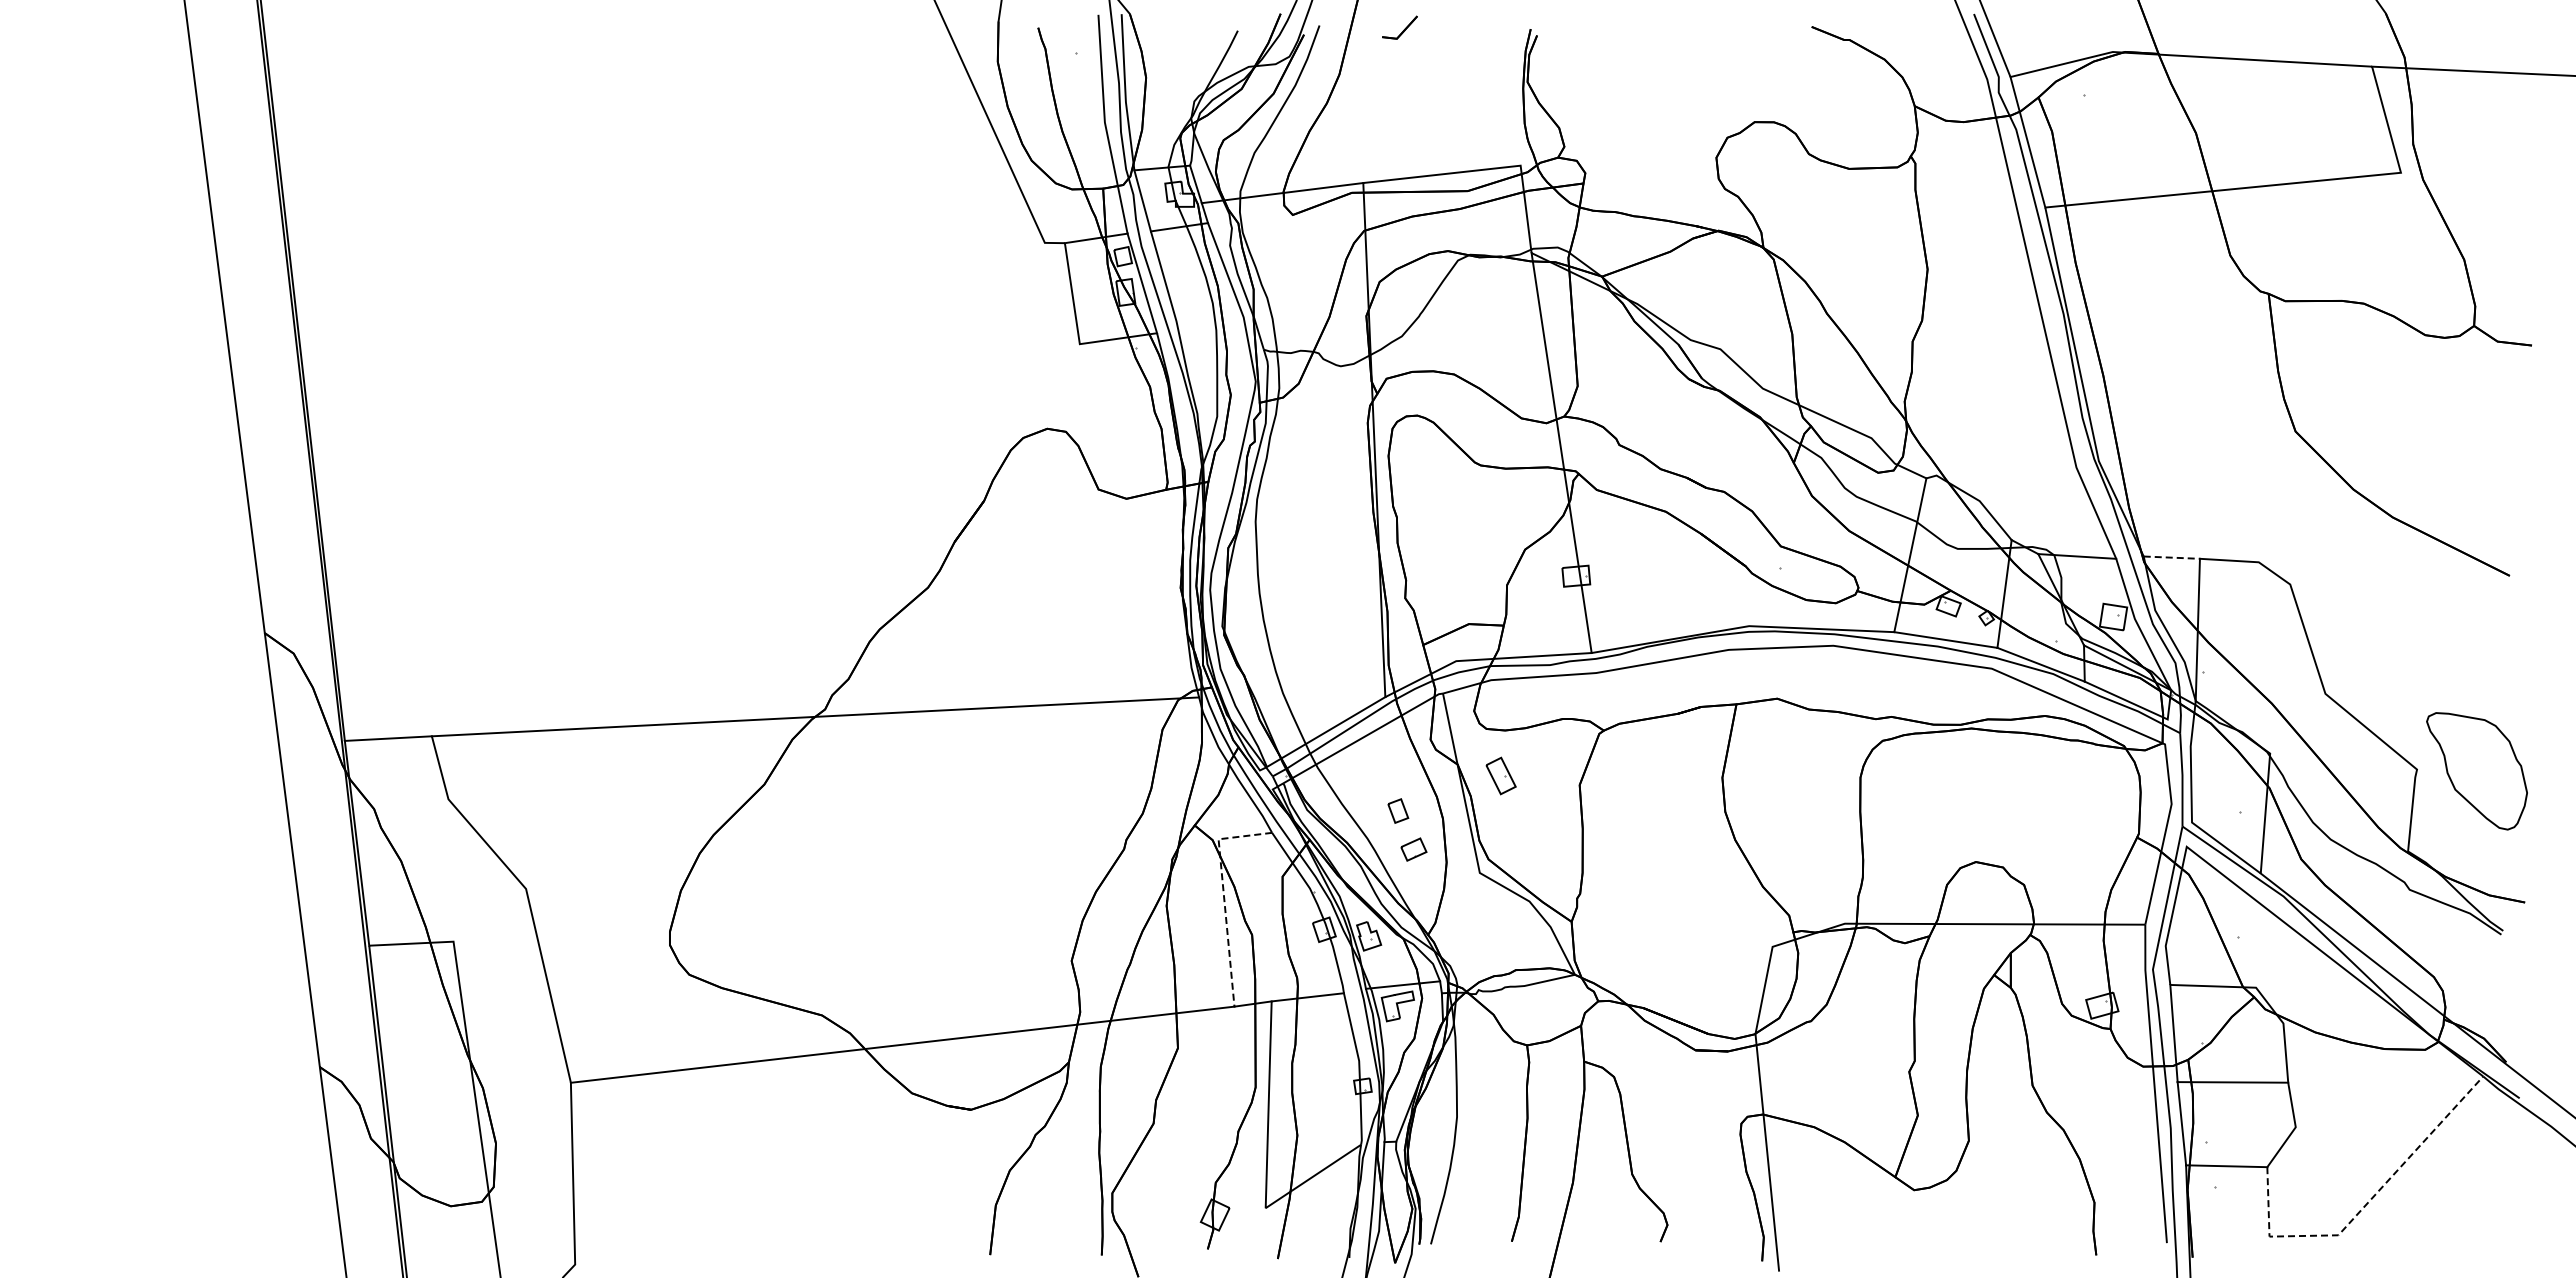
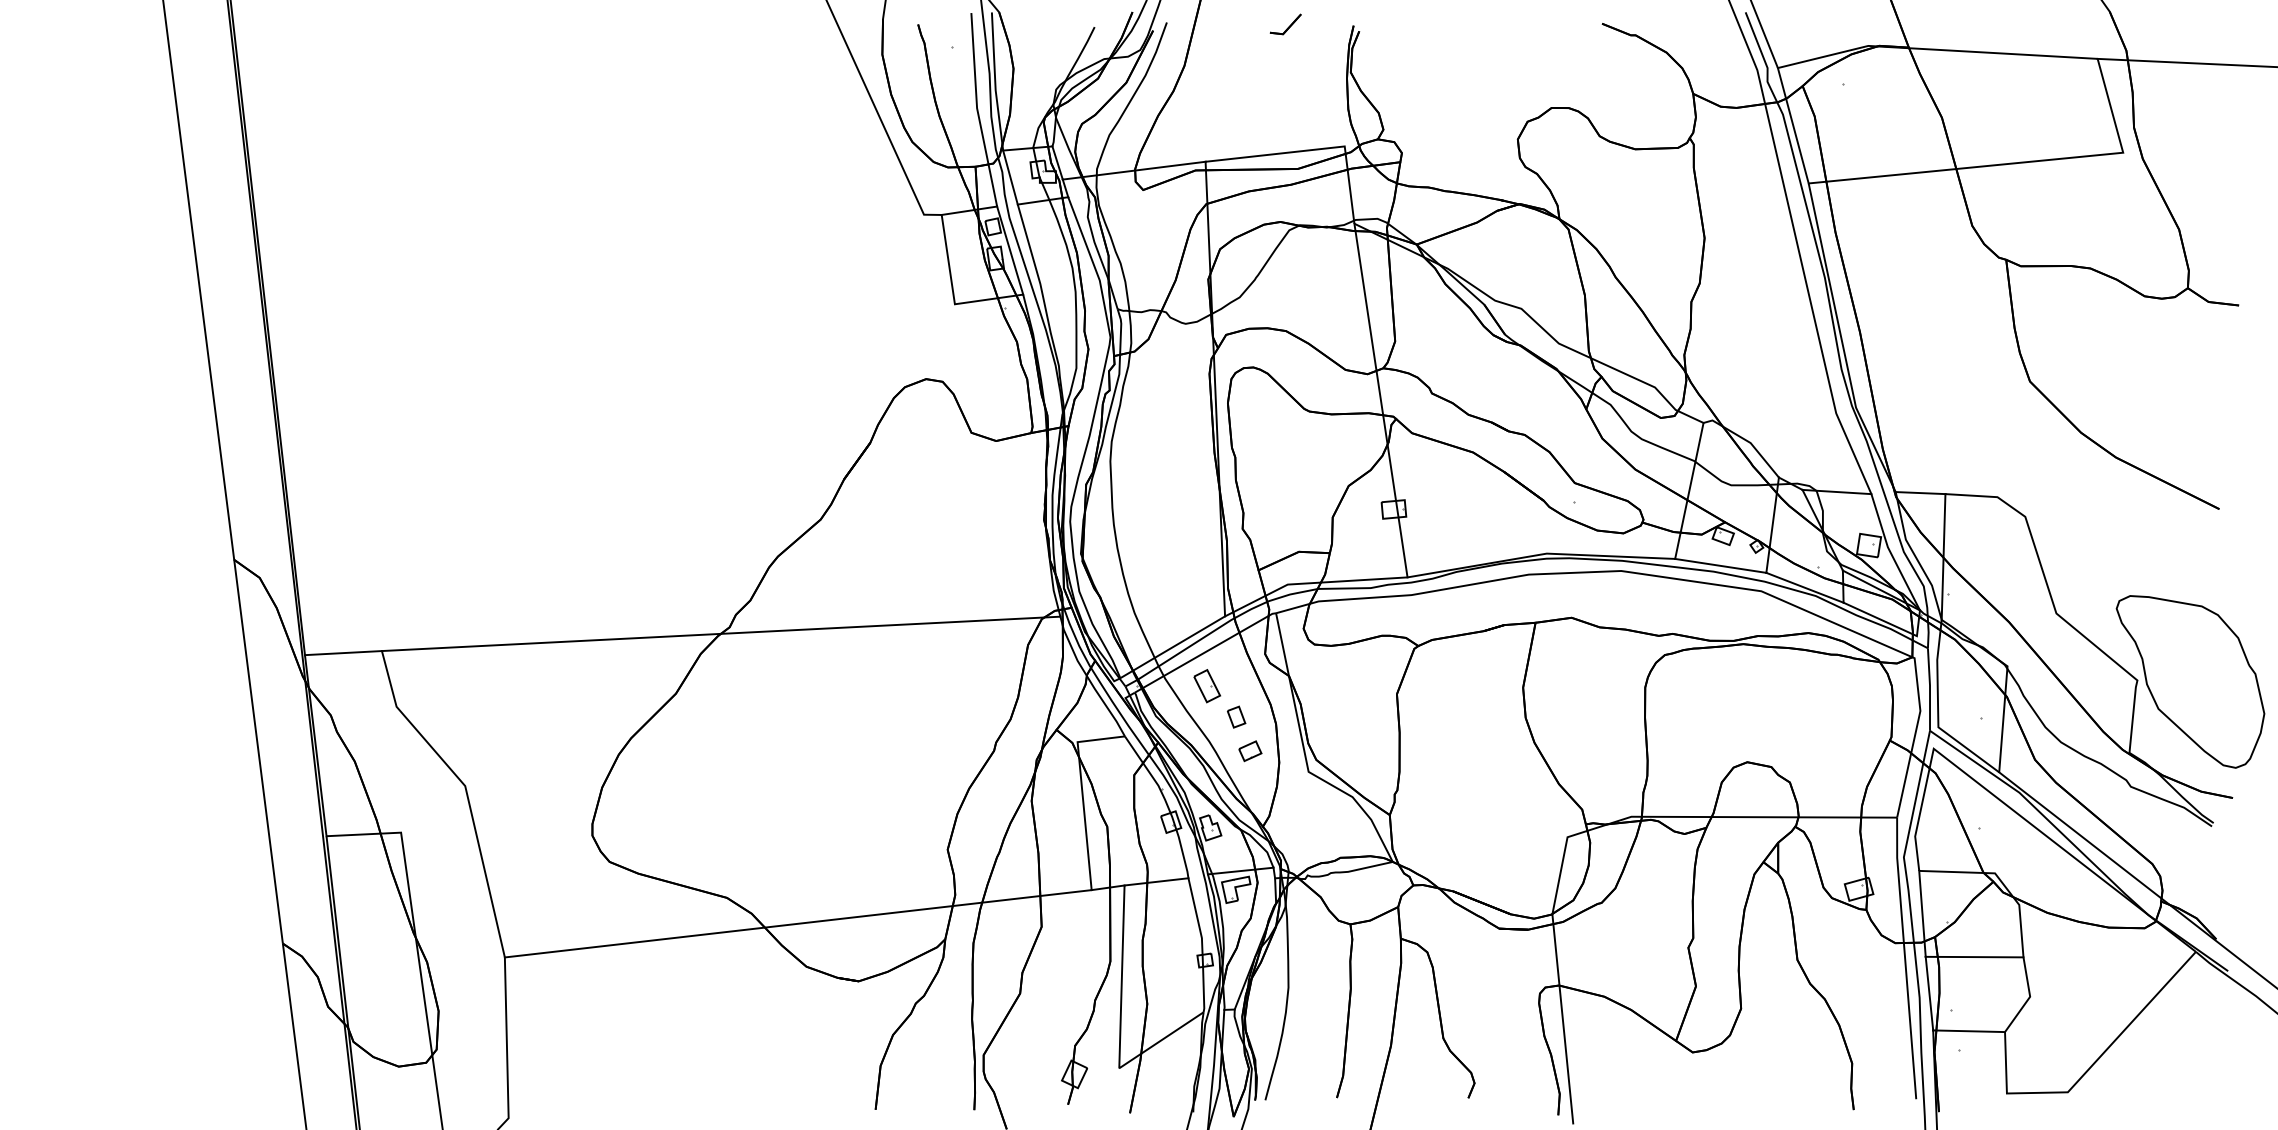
part: (1399, 27) -> (1285, 24), moved
line: (2172, 557) -> (1921, 492), dashed -> solid
part: (2476, 771) -> (2189, 682), size x1.67
part: (1500, 775) -> (1206, 685), moved
line: (1223, 895) -> (1081, 791), dashed -> solid
line: (2363, 1207) -> (2090, 1067), dashed -> solid

